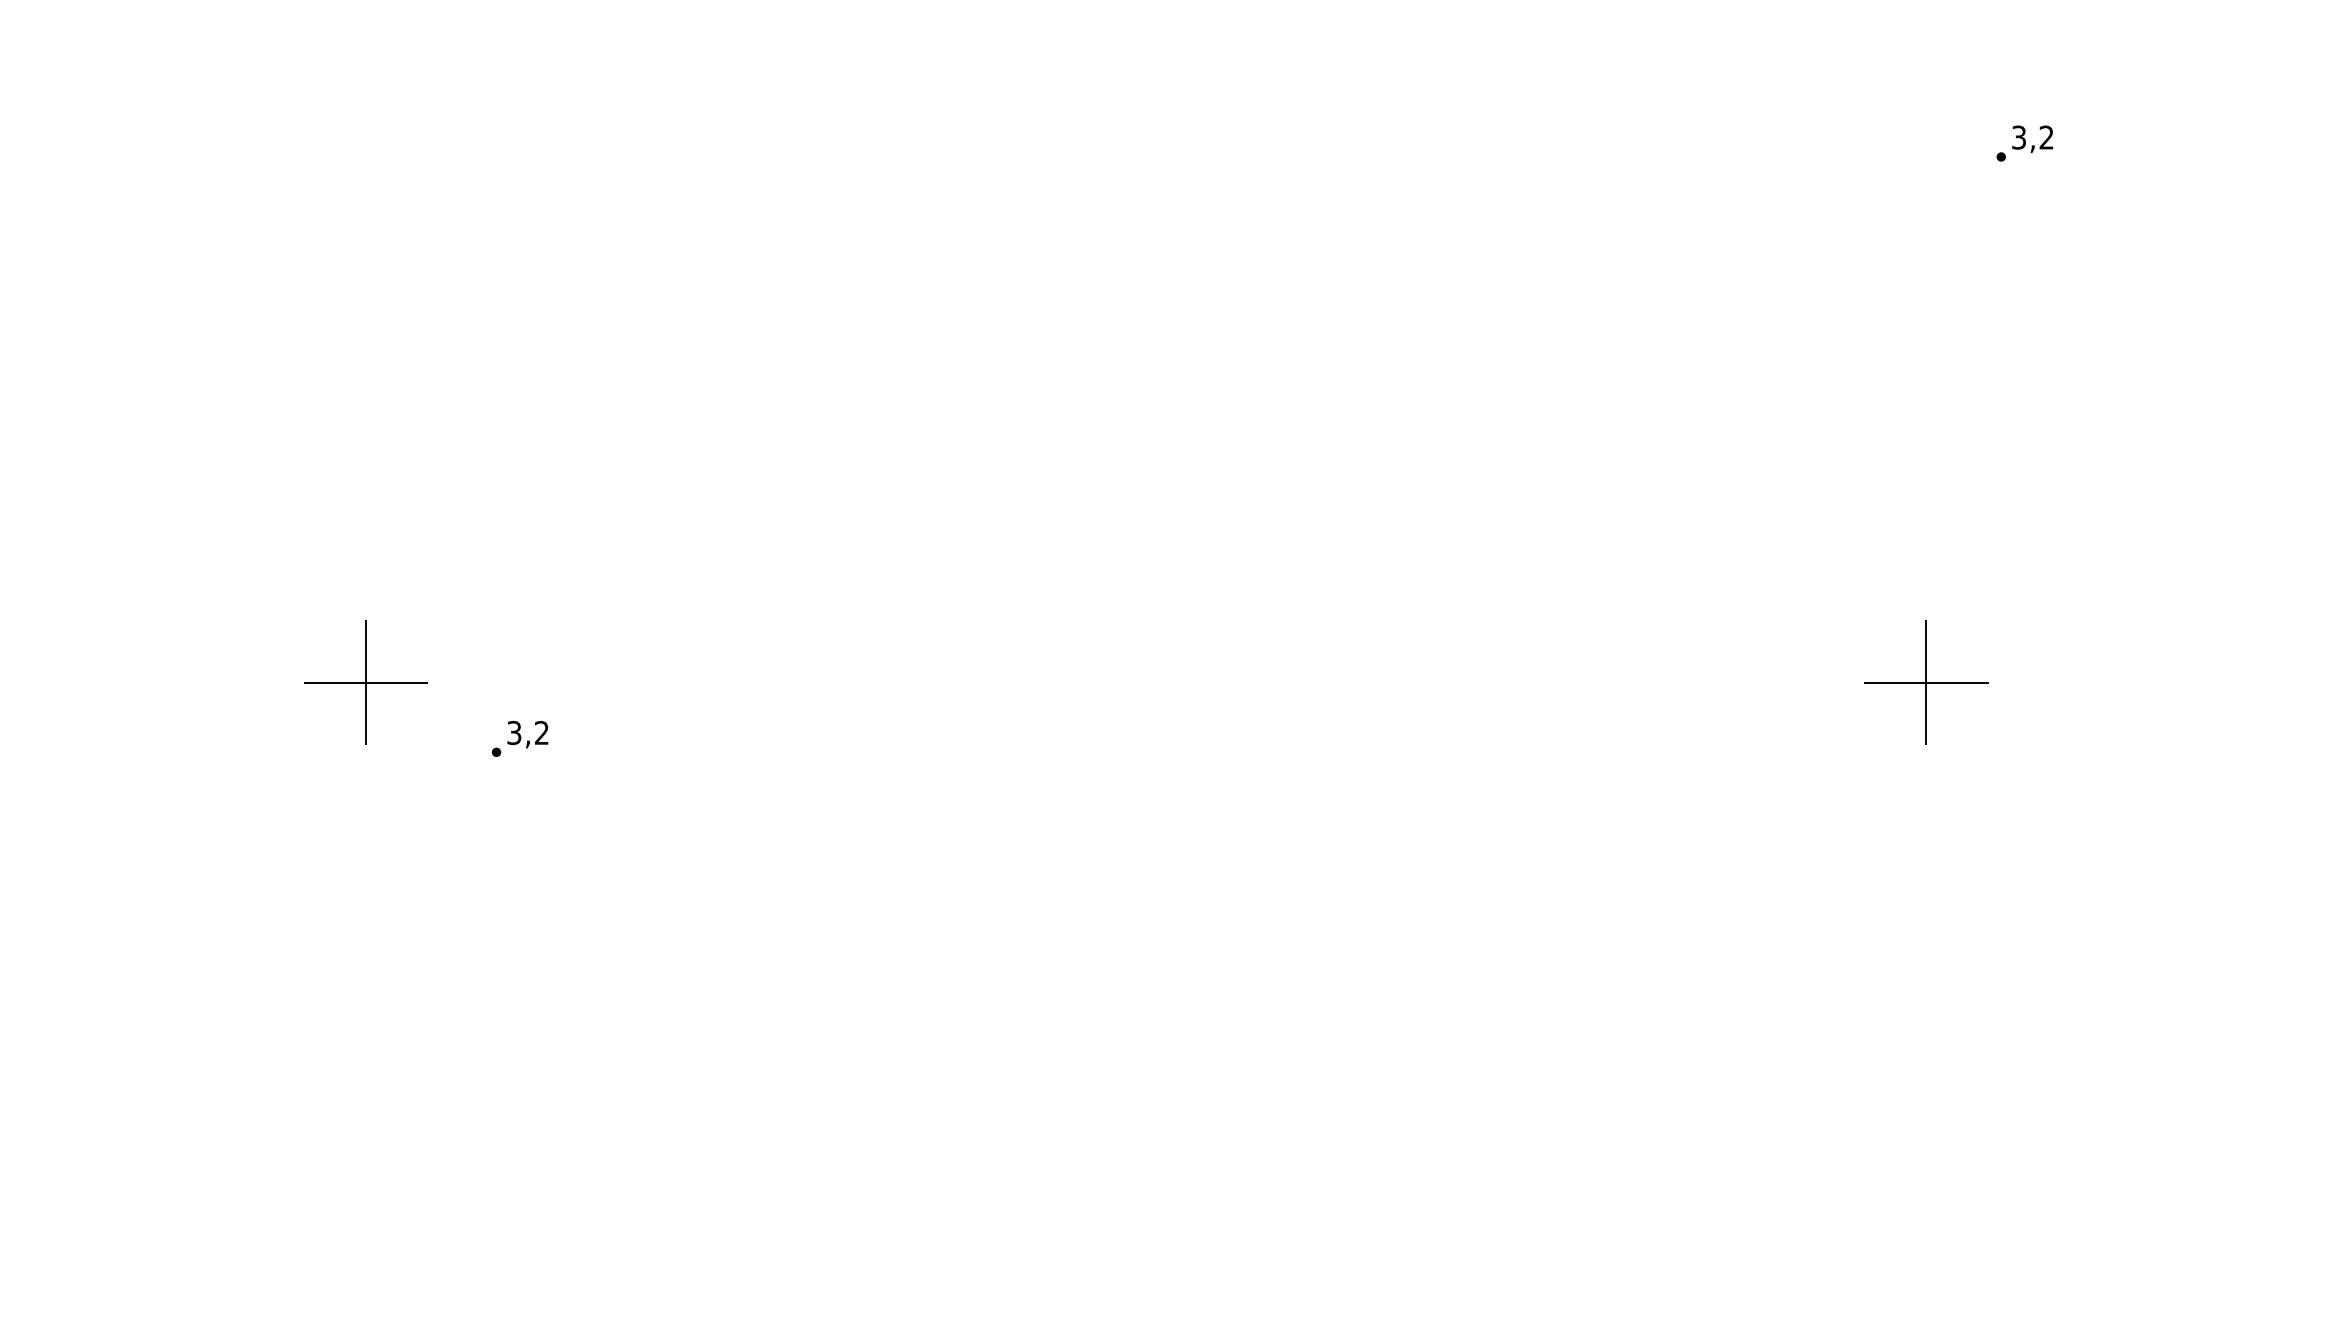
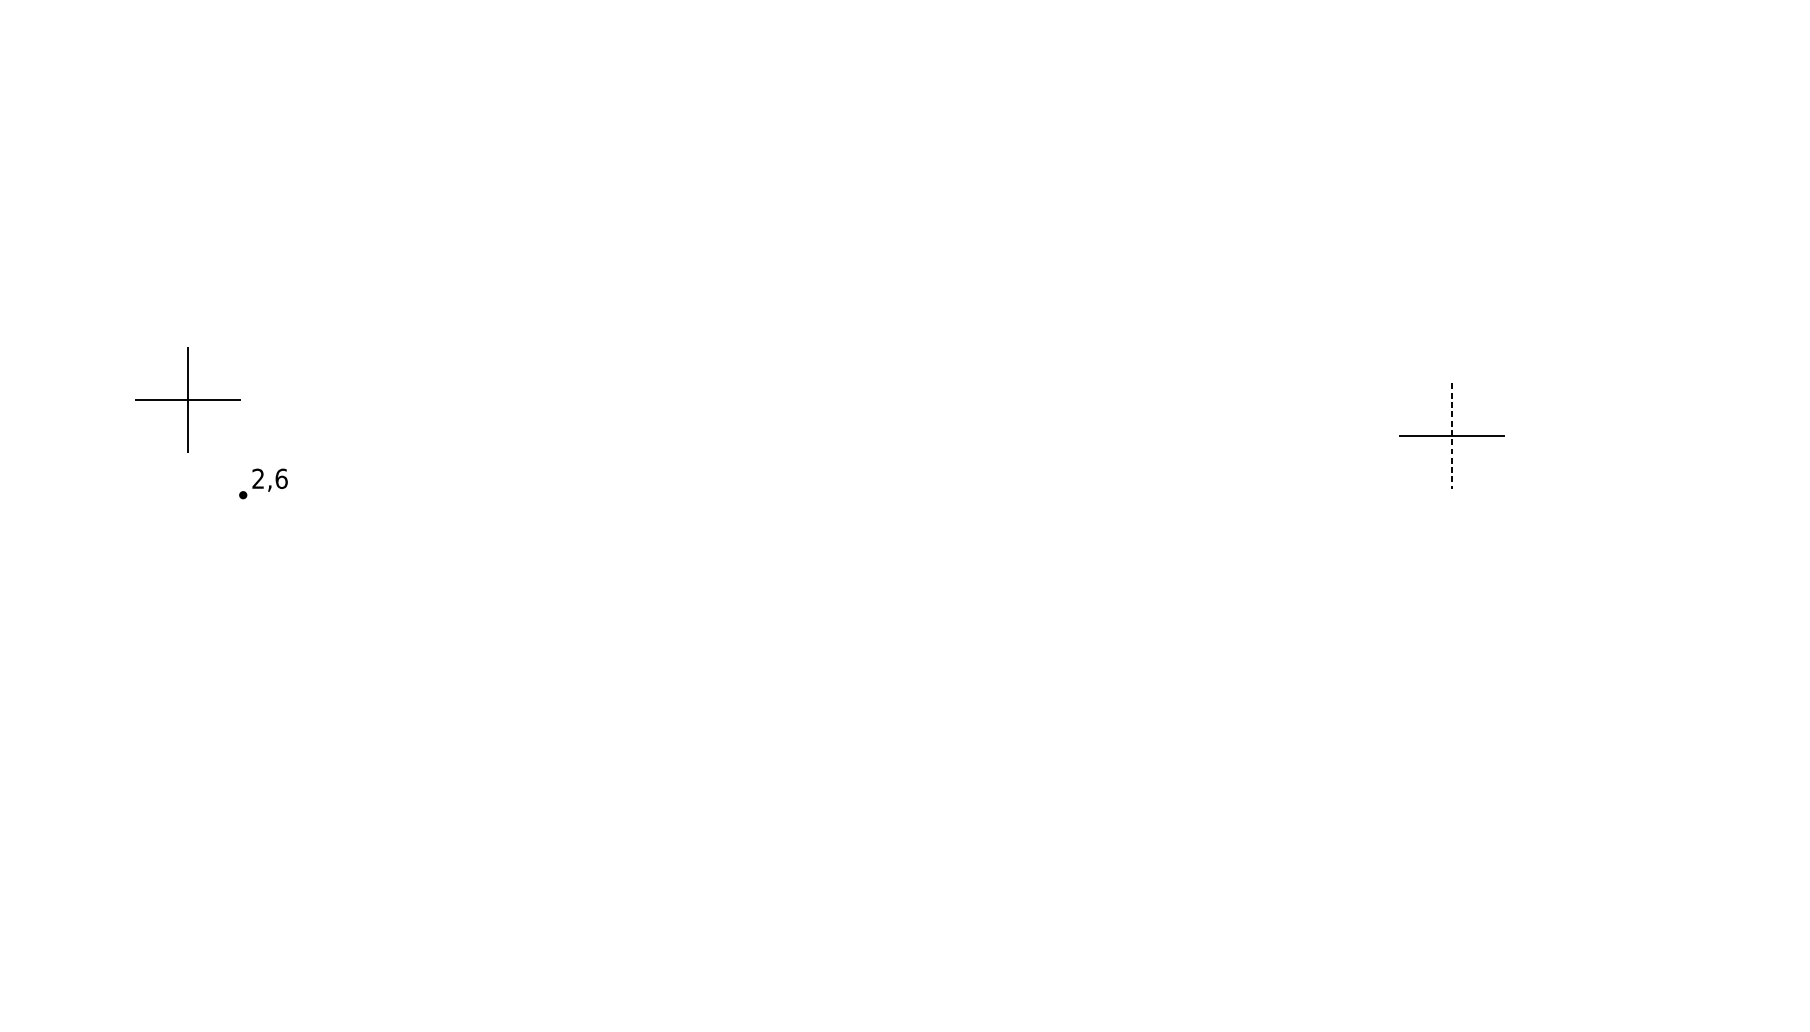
part: (365, 682) -> (187, 399), moved
line: (1926, 683) -> (1452, 436), solid -> dashed
text: (528, 732) -> (270, 478), 3,2 -> 2,6

